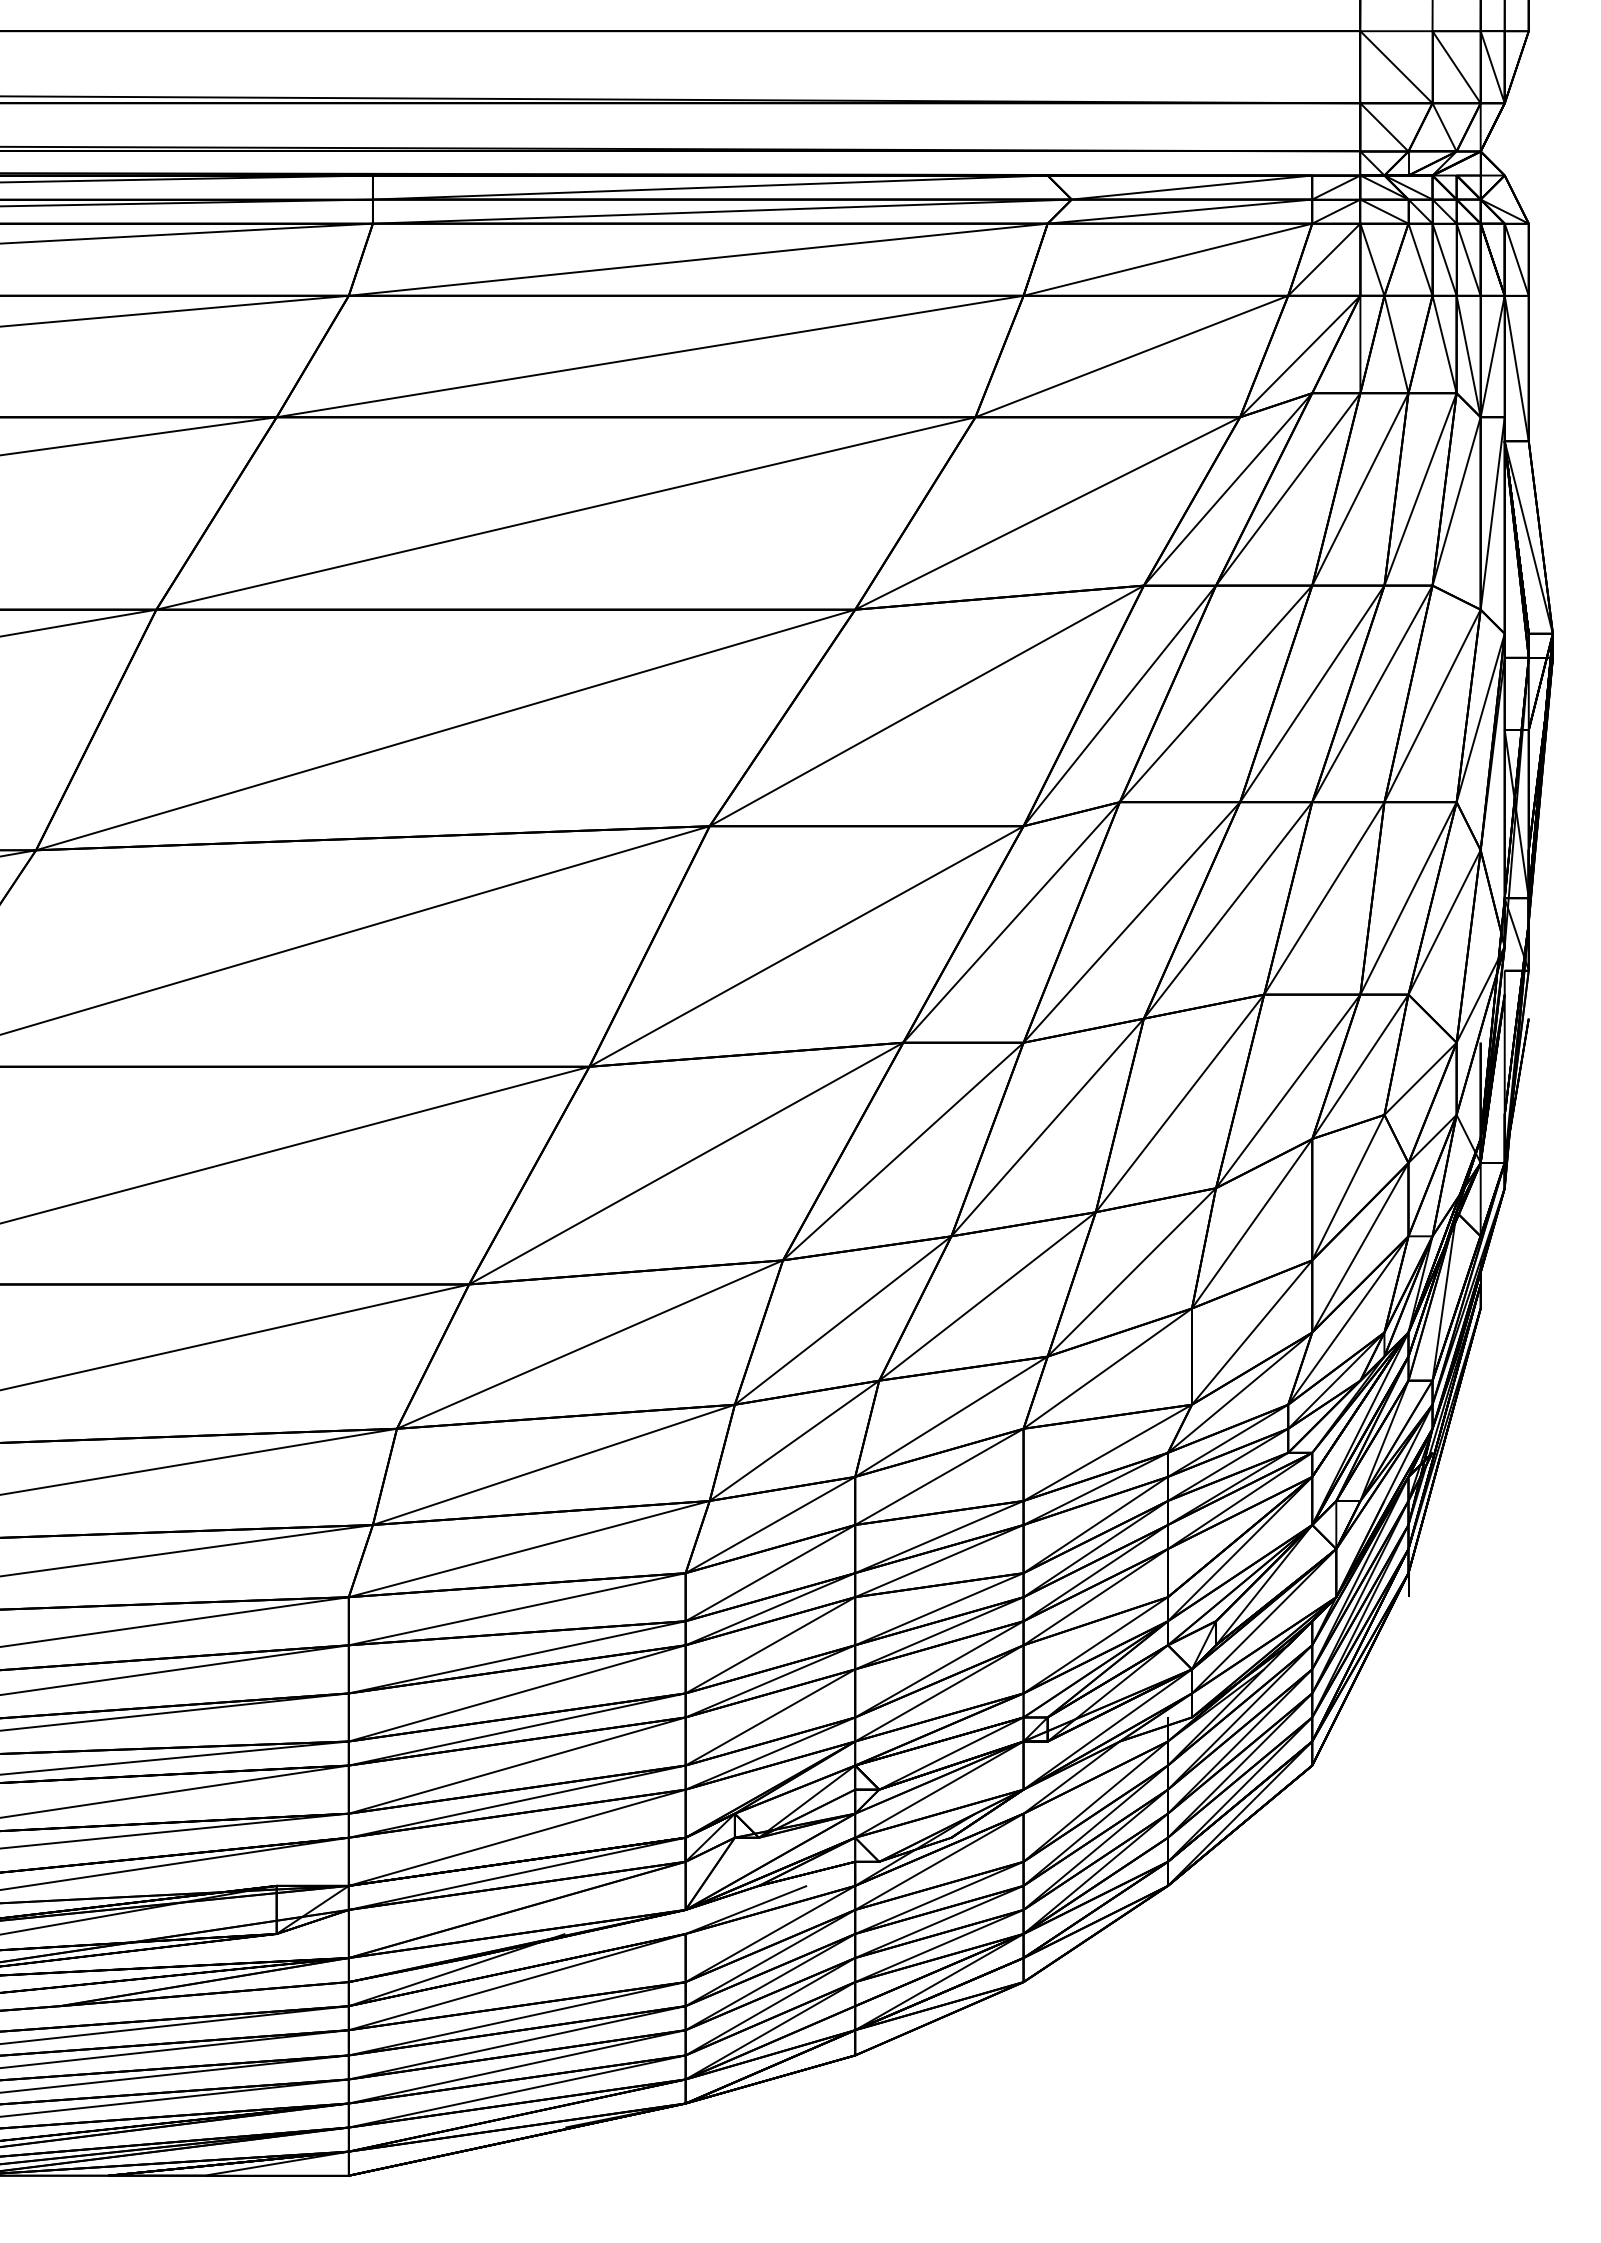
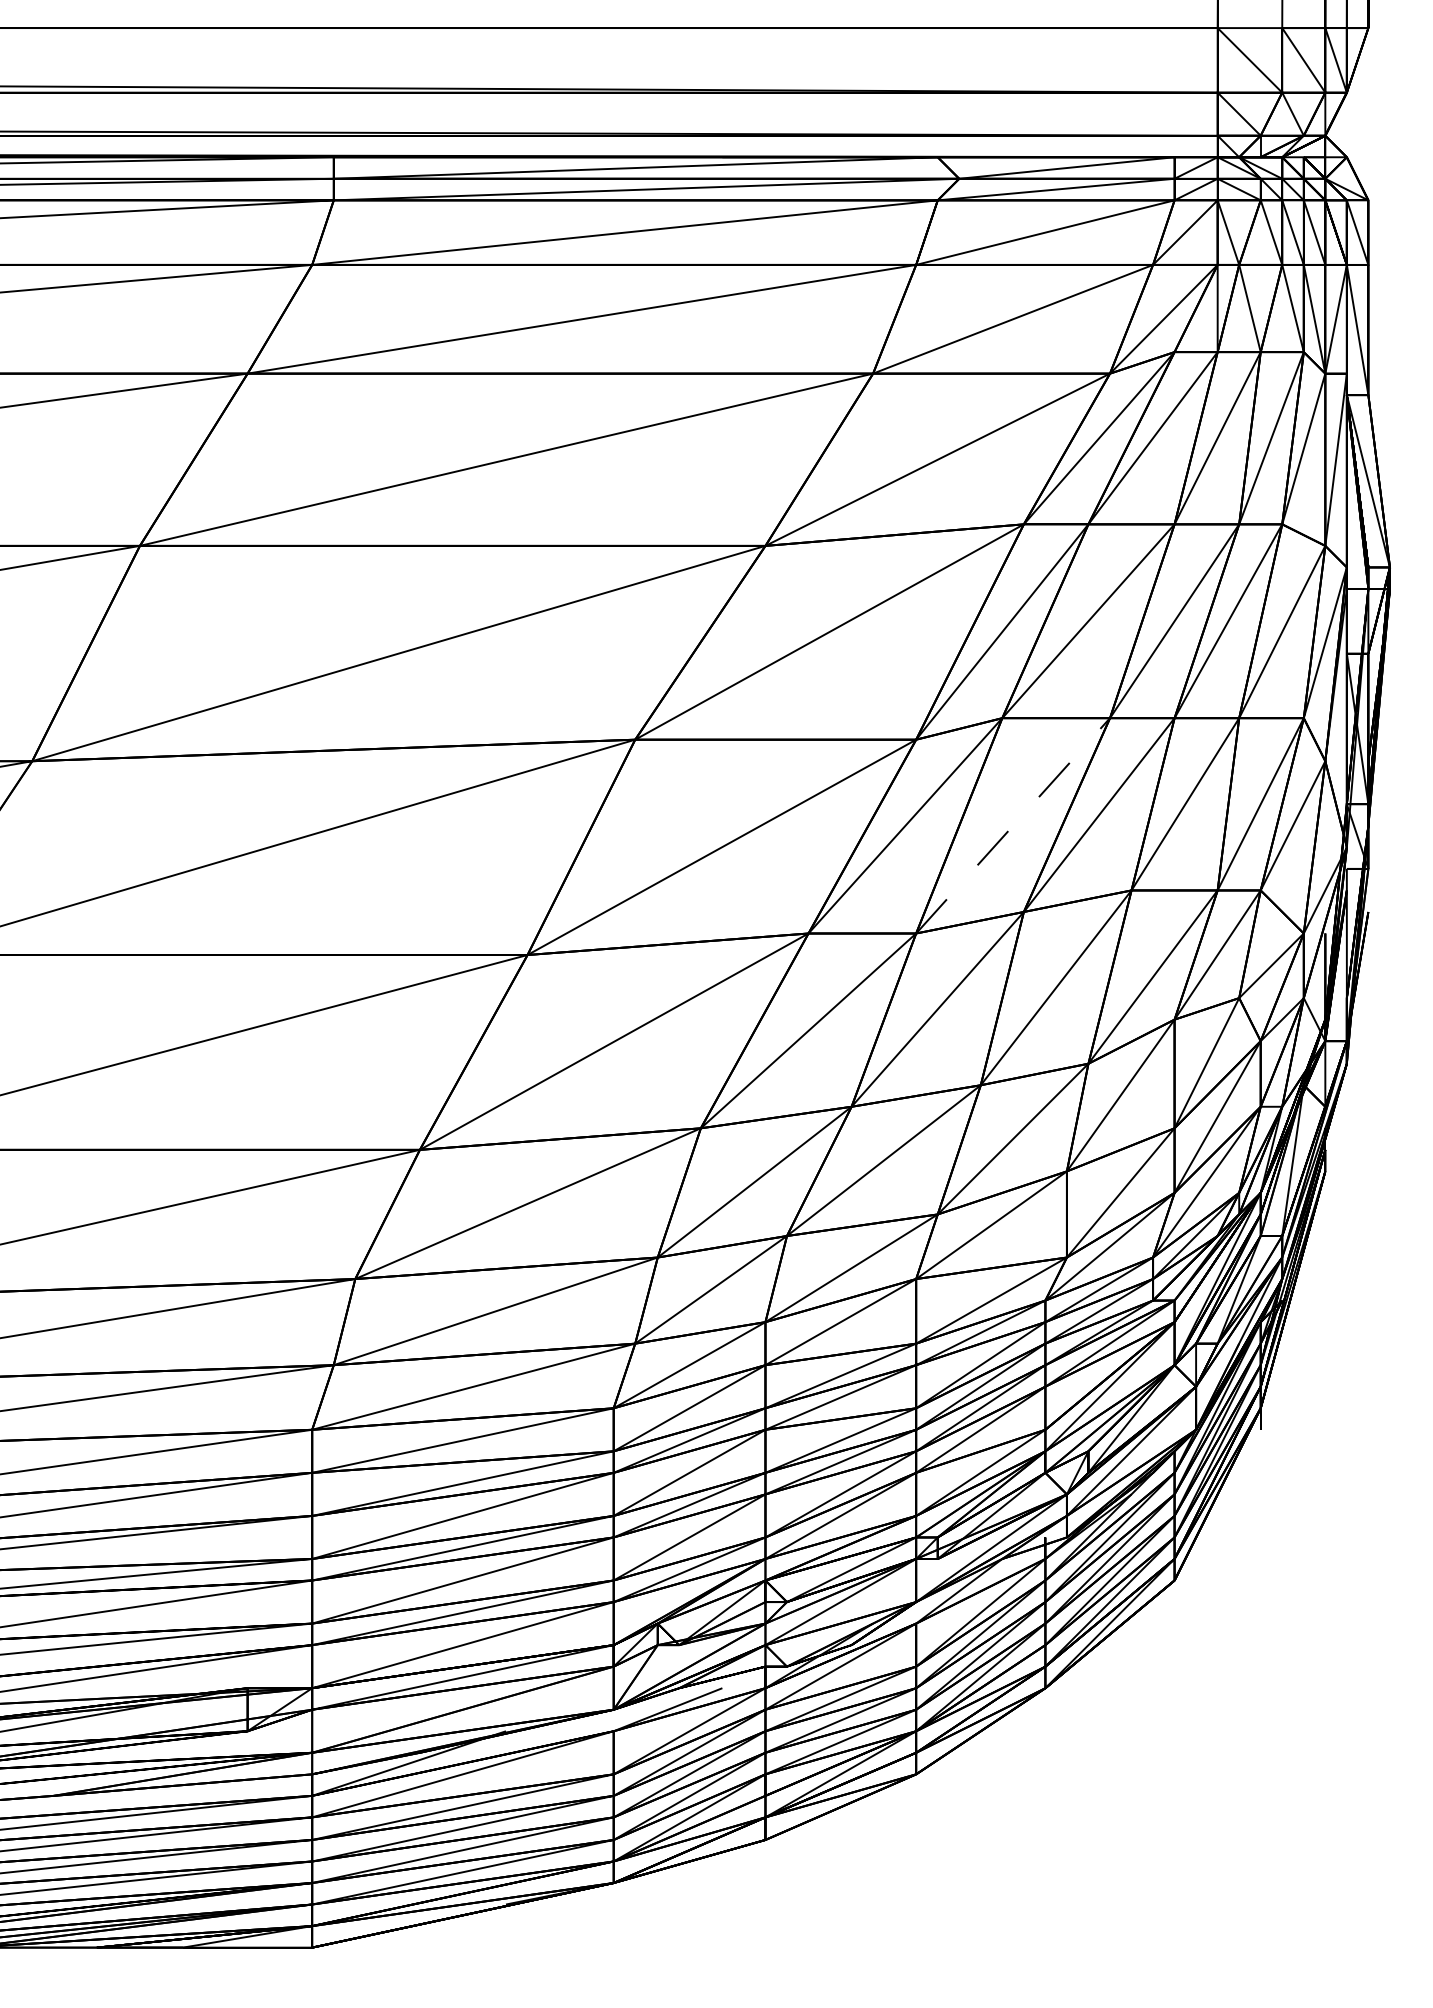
line: (1131, 922) -> (1012, 825), solid -> dashed

